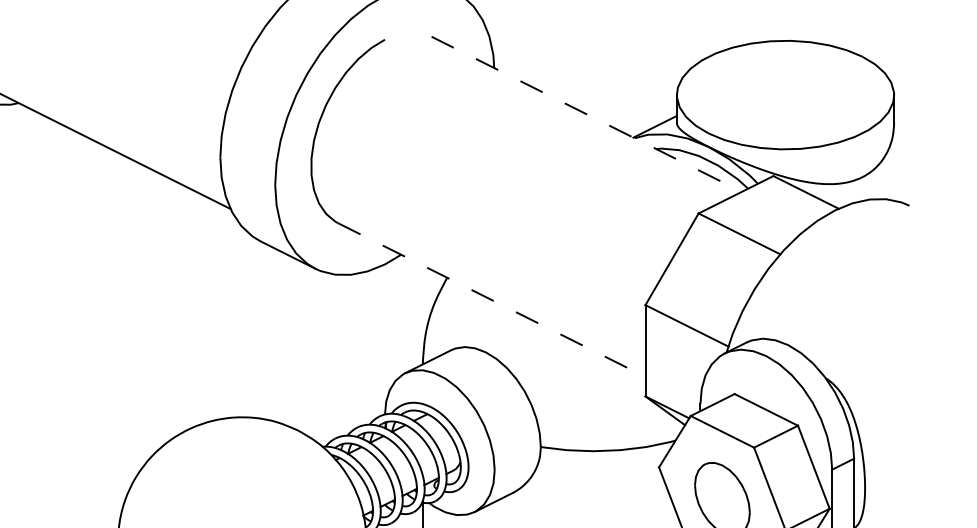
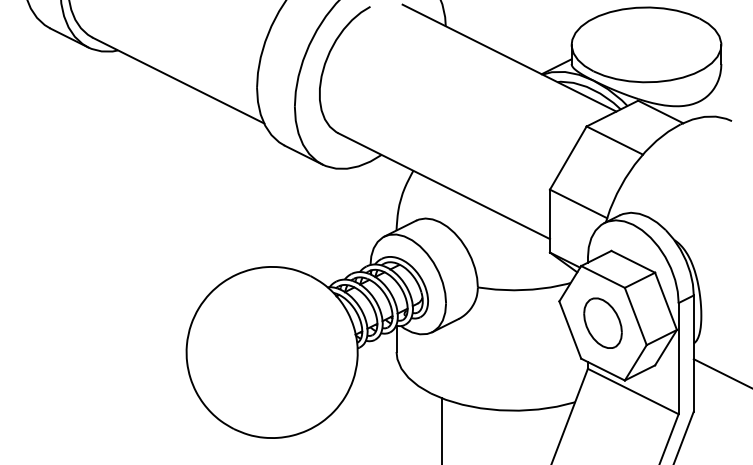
line: (586, 114) -> (509, 58), dashed -> solid
line: (492, 300) -> (444, 186), dashed -> solid

